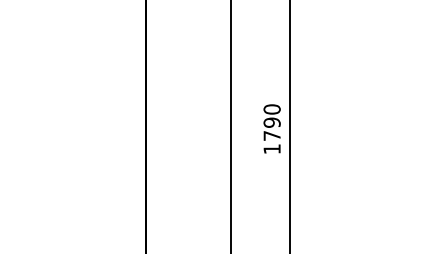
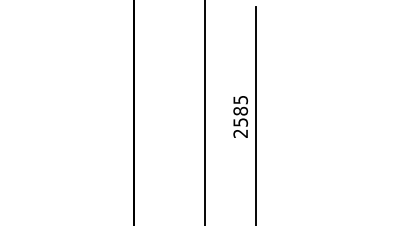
text: (271, 128) -> (240, 116), 1790 -> 2585

